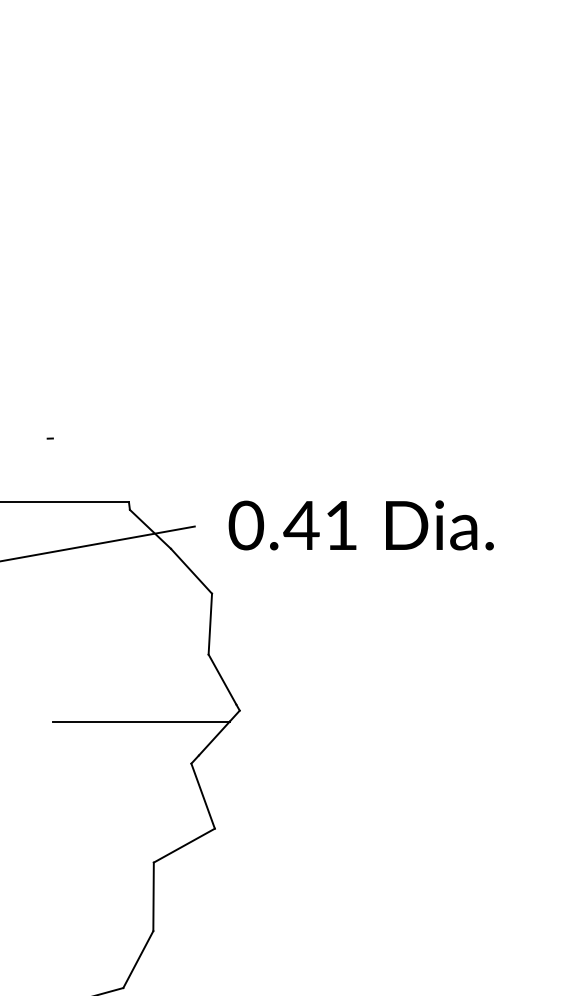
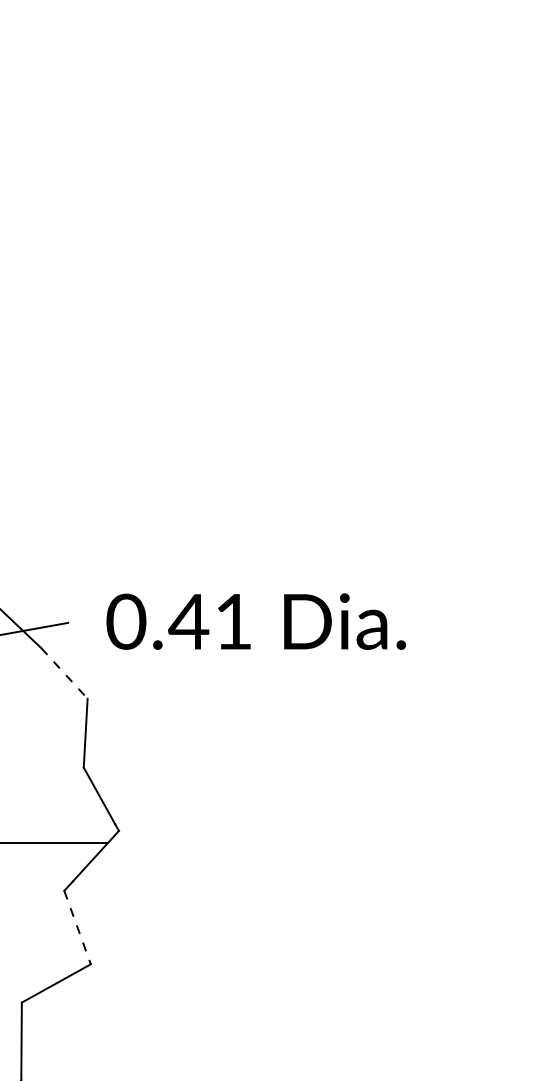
line: (191, 571) -> (64, 673), solid -> dashed
line: (203, 796) -> (77, 927), solid -> dashed

